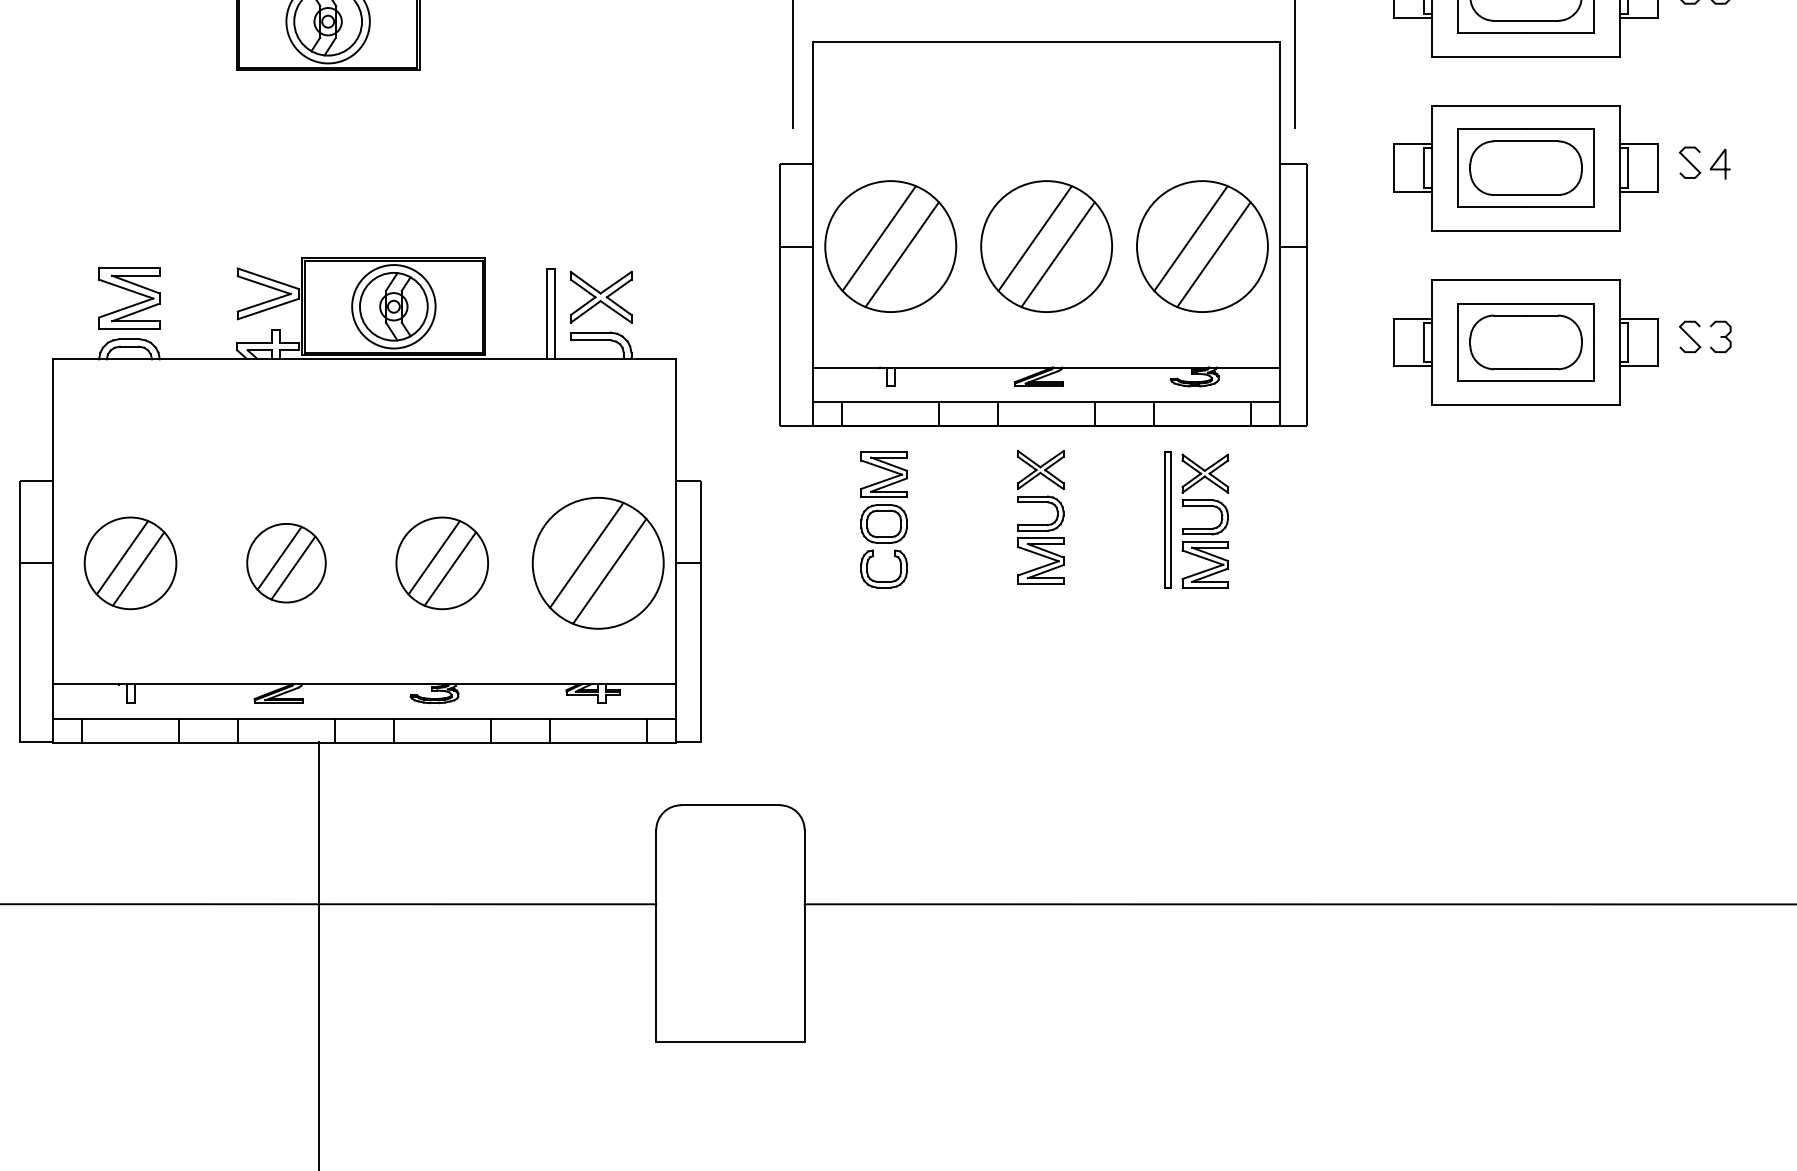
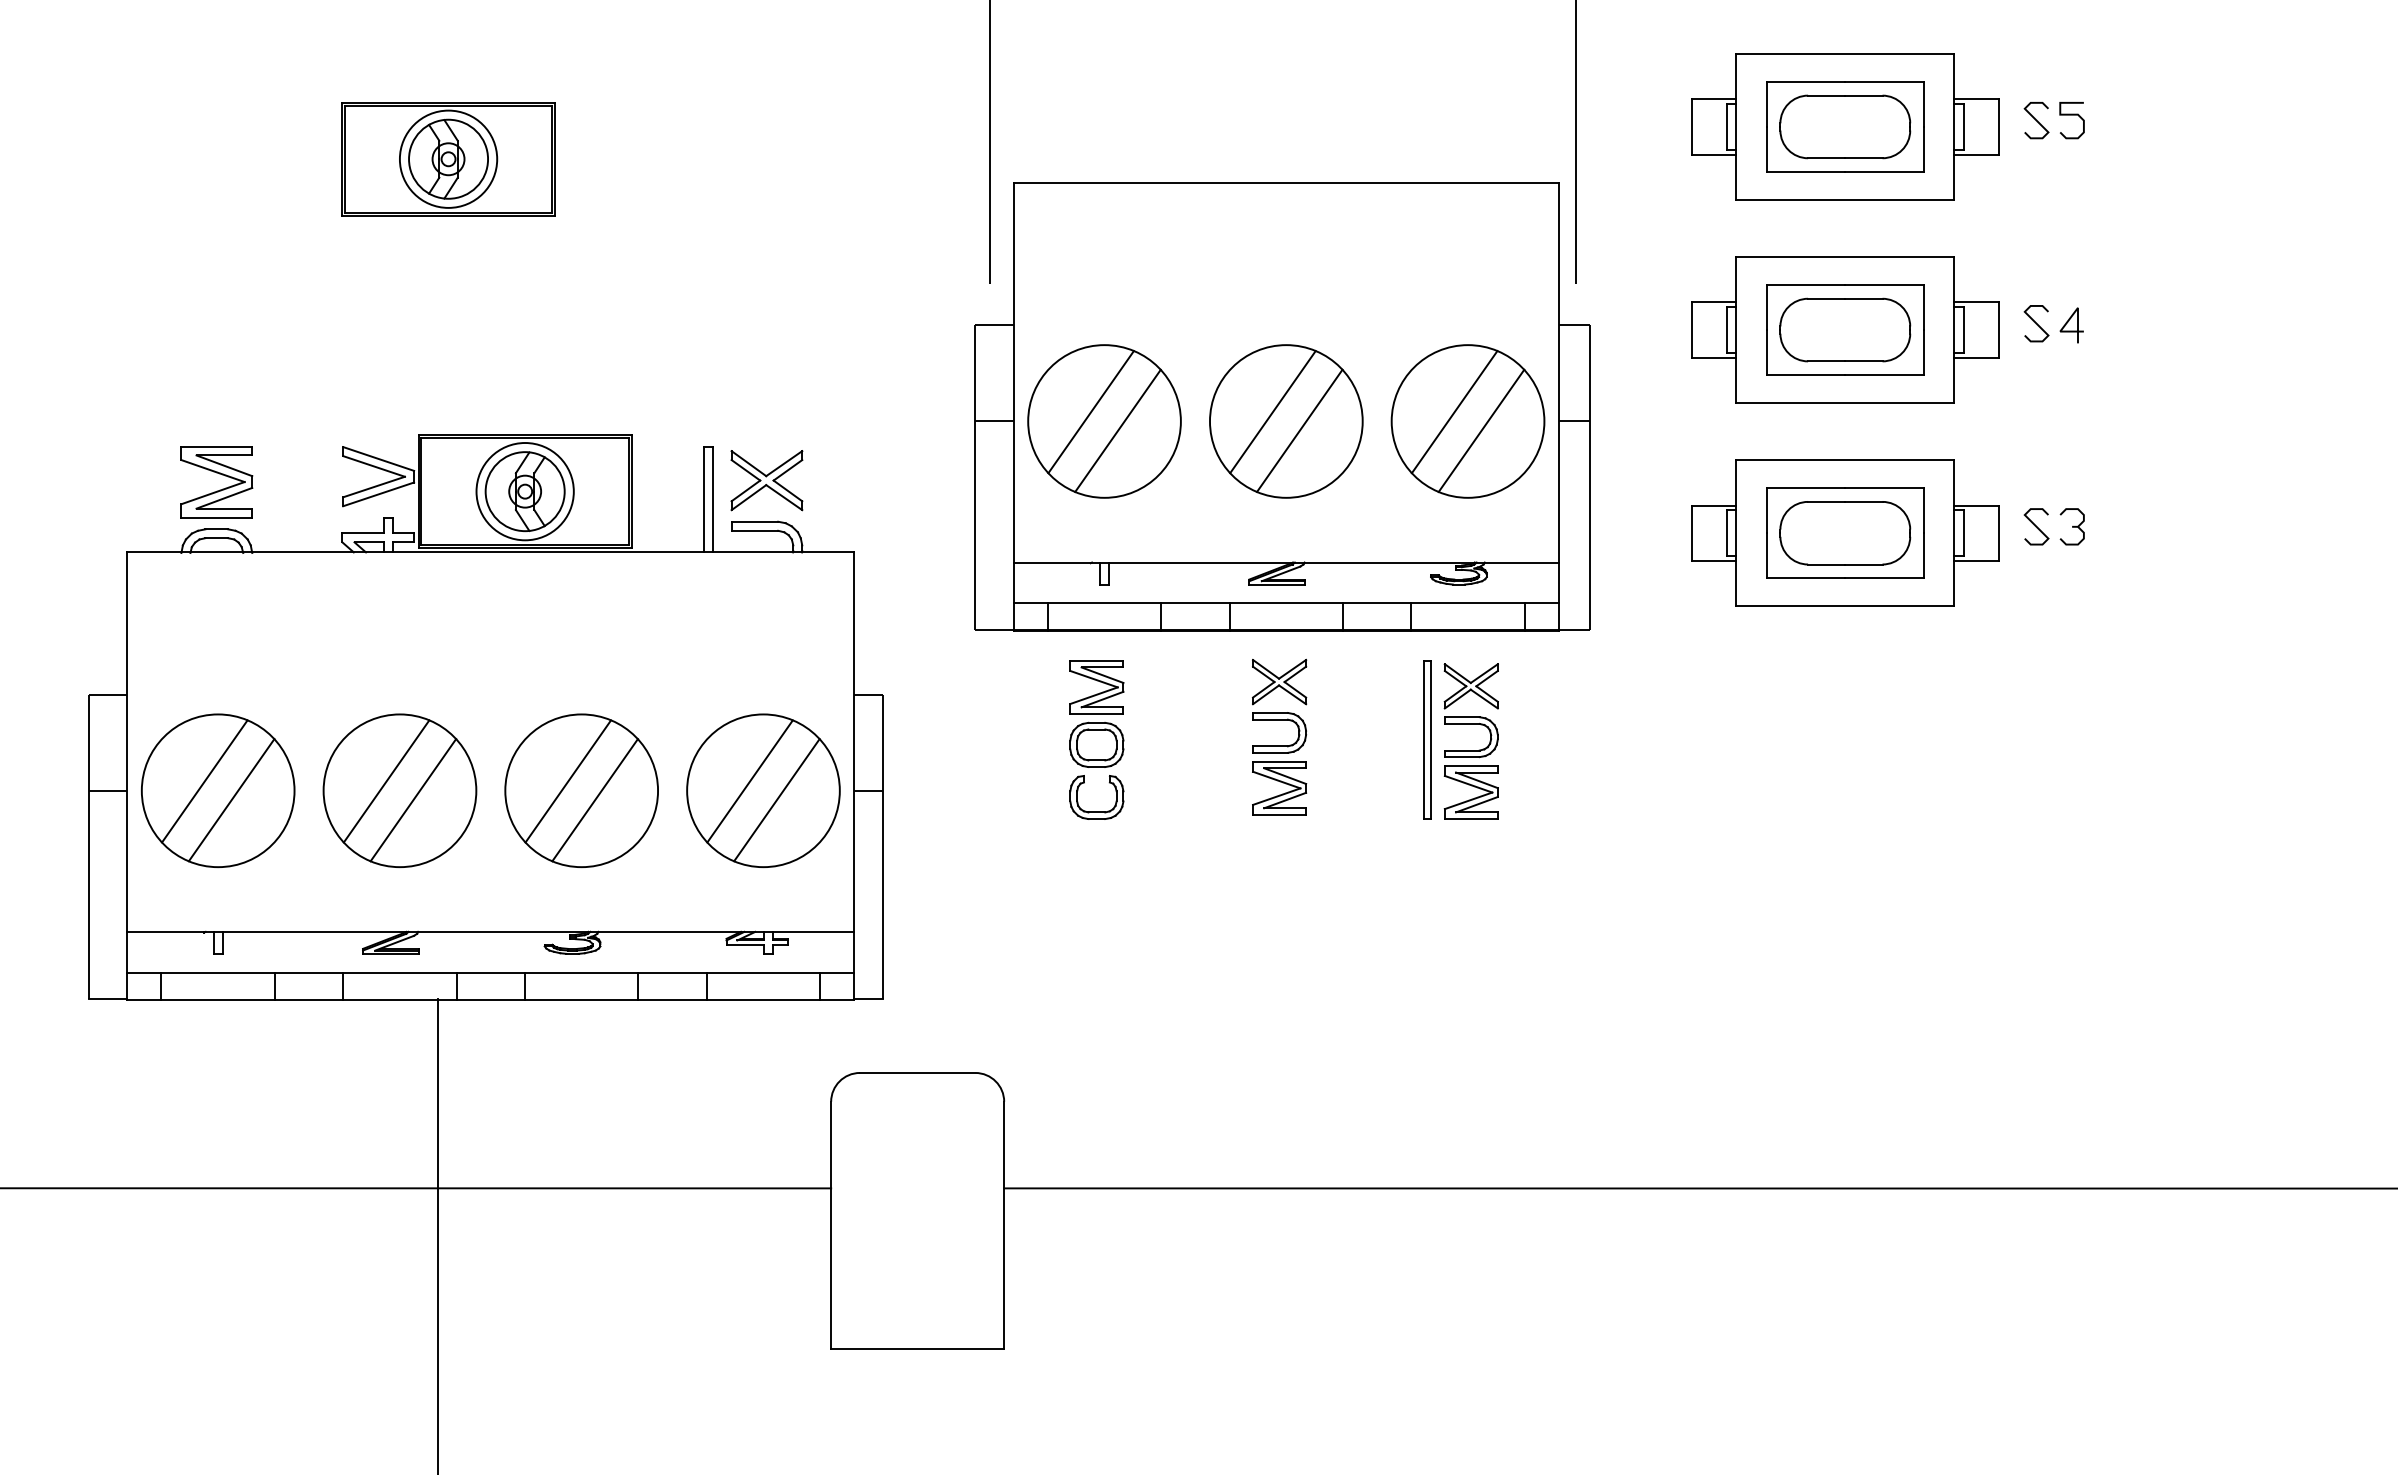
part: (130, 563) -> (217, 790), size x1.43
part: (286, 563) -> (399, 790), size x1.67
part: (442, 563) -> (581, 790), size x1.43

